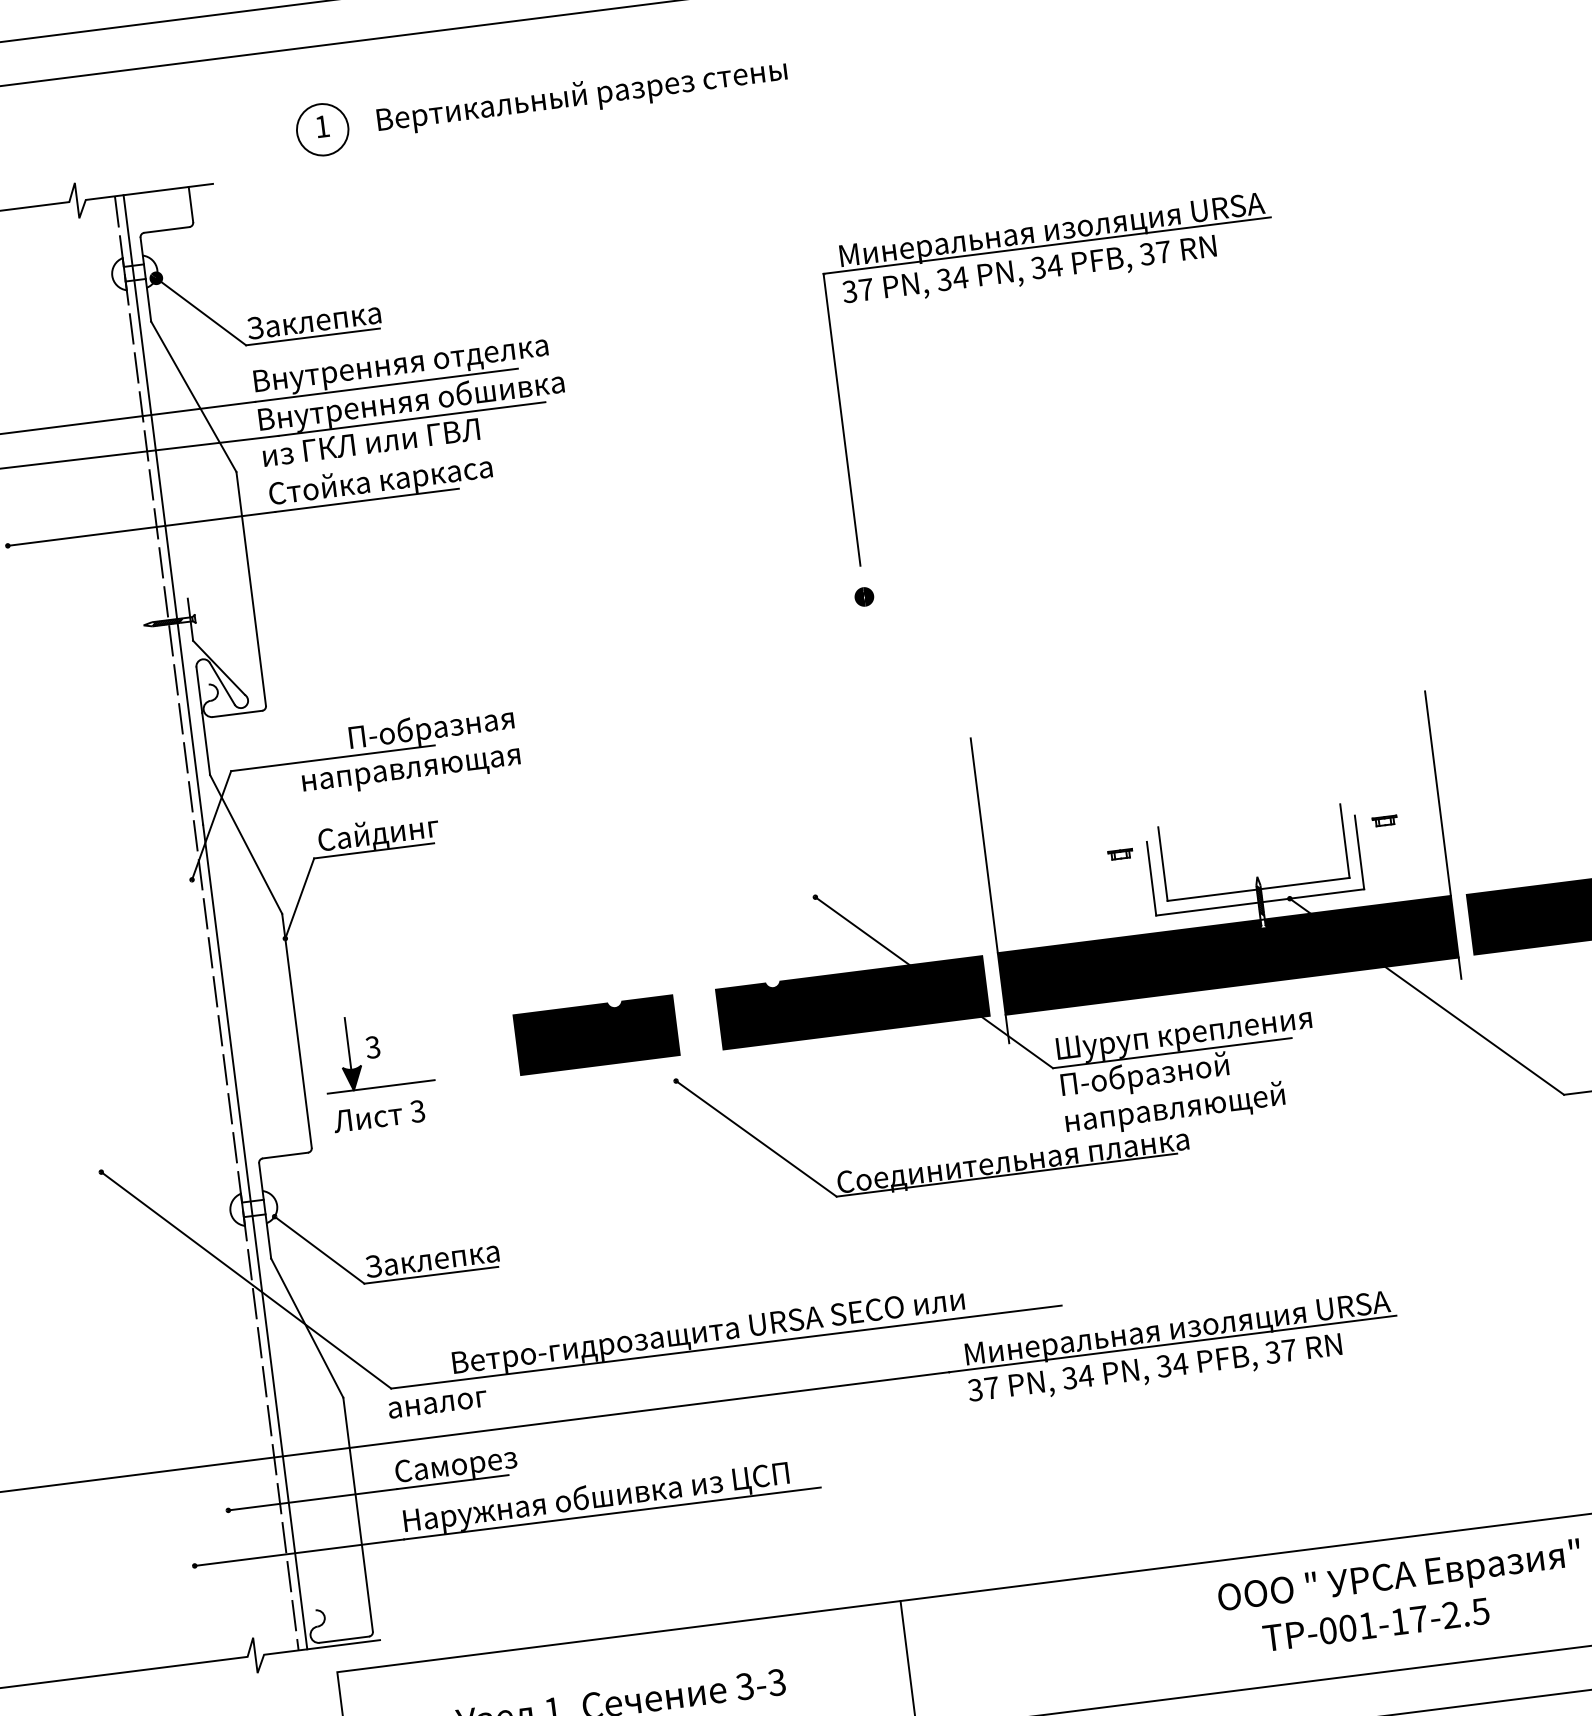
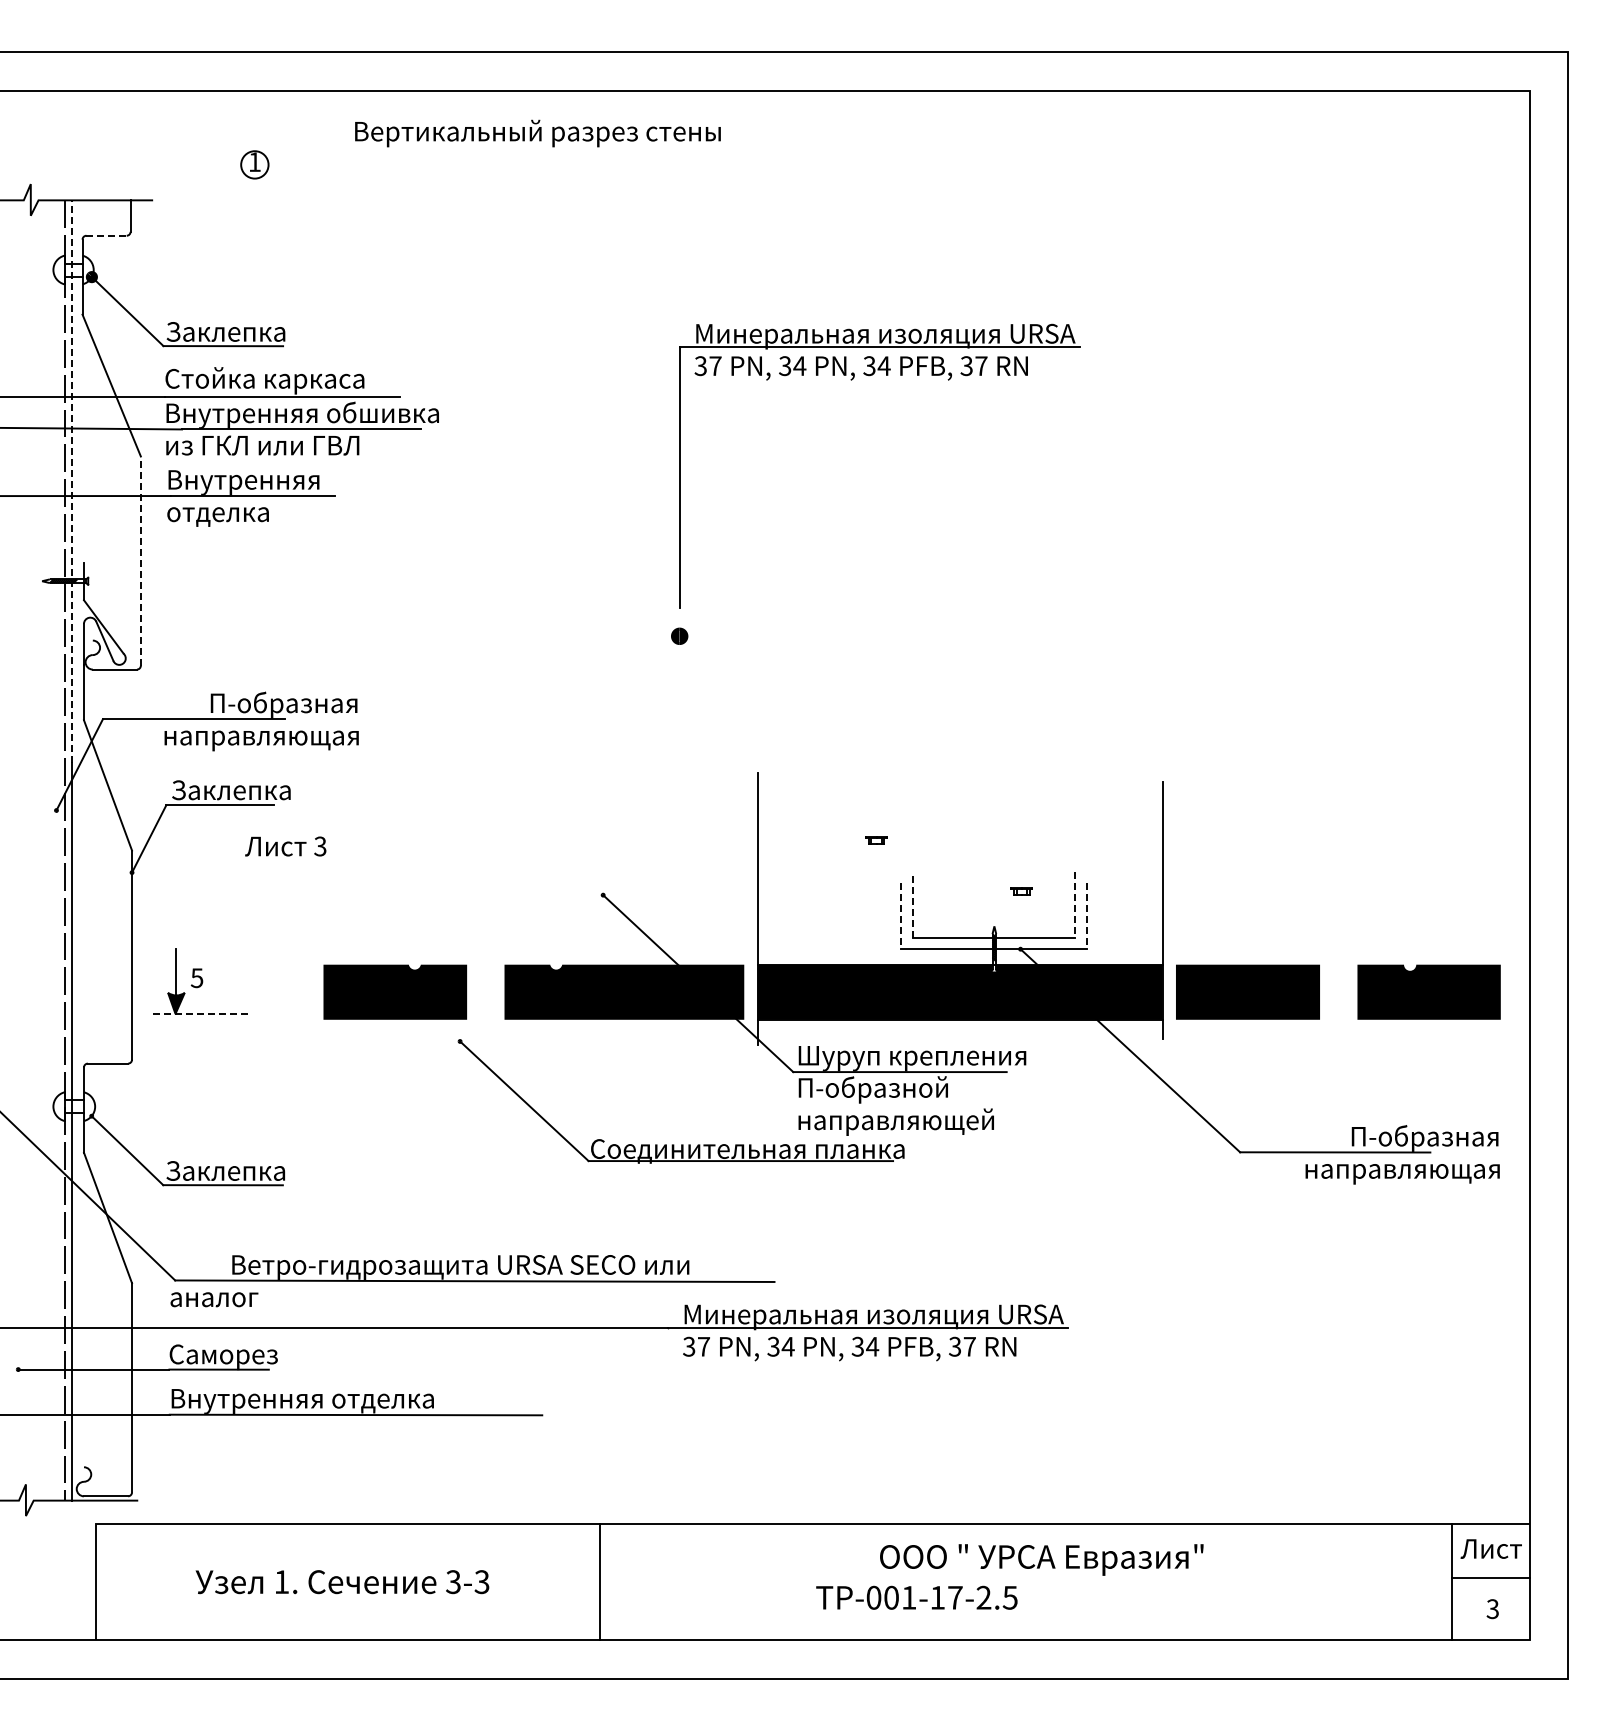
text: (581, 96) -> (537, 133), moved
circle: (322, 129) -> (254, 164), size x0.6
line: (167, 229) -> (107, 235), solid -> dashed
text: (399, 364) -> (296, 380), Внутренняя отделка -> Стойка каркаса
text: (382, 500) -> (266, 497), Стойка каркаса -> Внутренняя отделка
line: (163, 509) -> (72, 481), solid -> dashed
line: (250, 589) -> (140, 561), solid -> dashed
part: (1384, 821) -> (1021, 891), moved
text: (384, 832) -> (231, 790), Сайдинг -> Заклепка
line: (1344, 840) -> (1075, 904), solid -> dashed
line: (1360, 852) -> (1087, 916), solid -> dashed
part: (1120, 854) -> (876, 840), moved
line: (1162, 863) -> (912, 904), solid -> dashed
line: (1152, 878) -> (901, 916), solid -> dashed
text: (373, 1046) -> (197, 977), 3 -> 5
line: (380, 1086) -> (199, 1013), solid -> dashed
text: (378, 1116) -> (285, 846), moved
text: (597, 1498) -> (344, 1400), Наружная обшивка из ЦСП -> Внутренняя отделка
text: (1375, 1624) -> (916, 1597), moved

